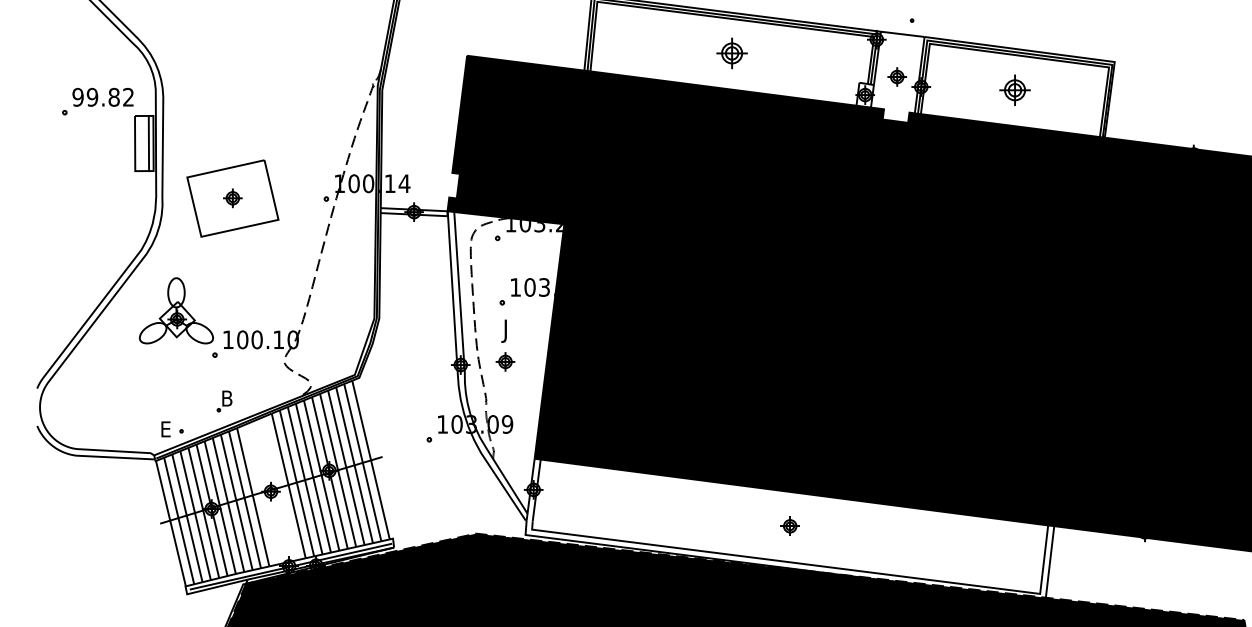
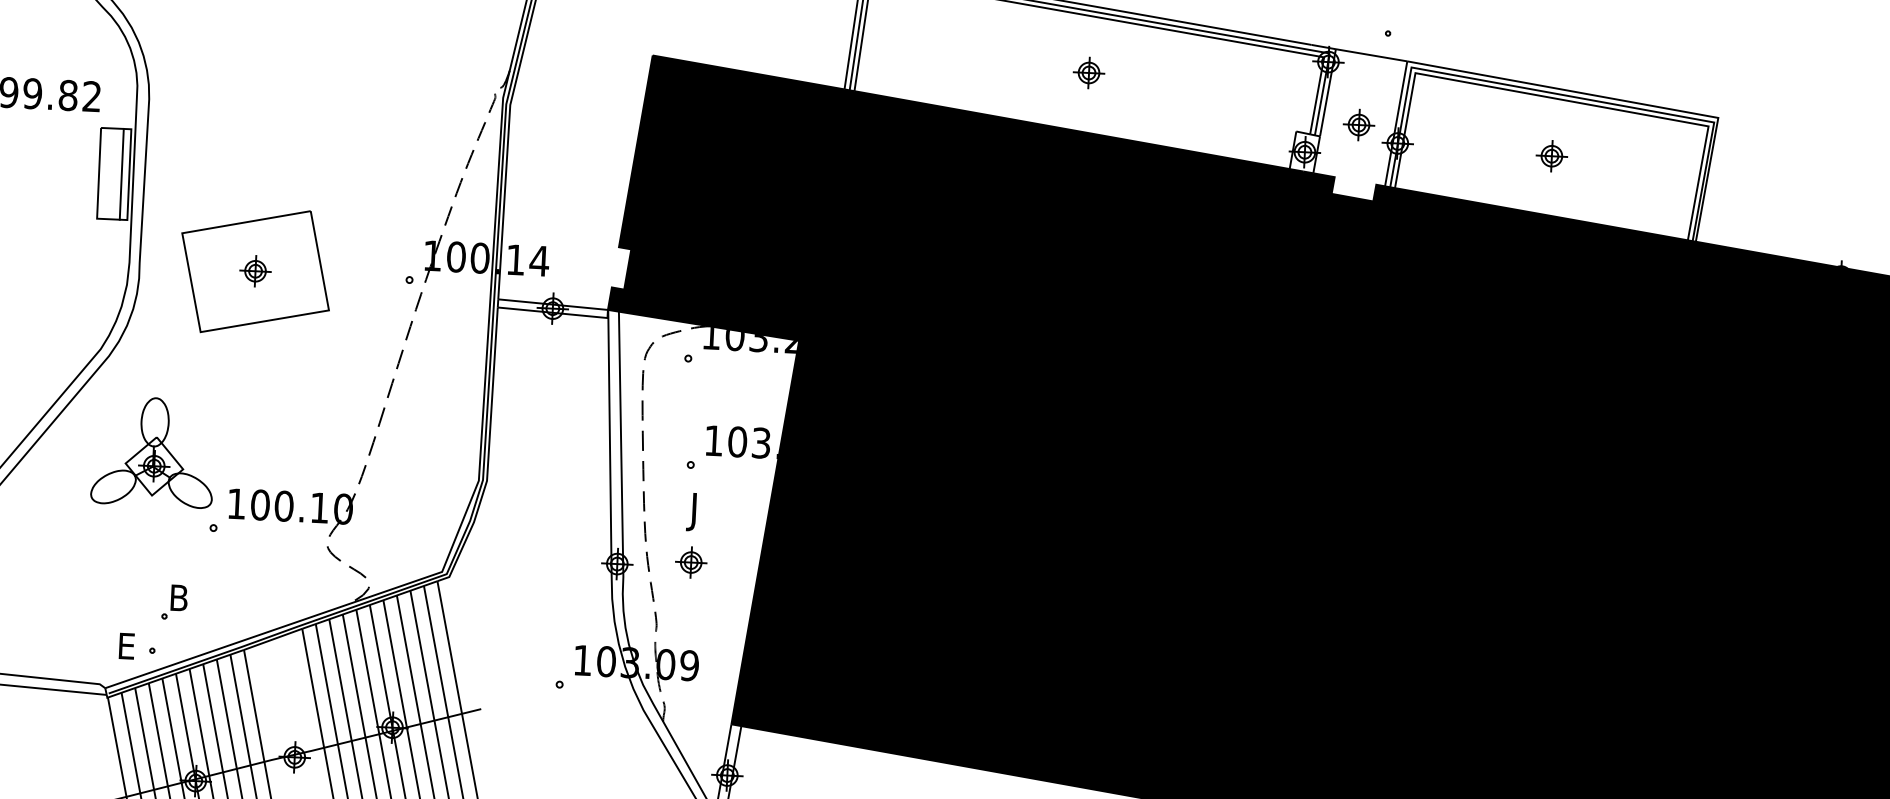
part: (731, 53) -> (1088, 73), size x0.62
part: (1014, 89) -> (1551, 155), size x0.62
part: (224, 401) -> (174, 602), moved

